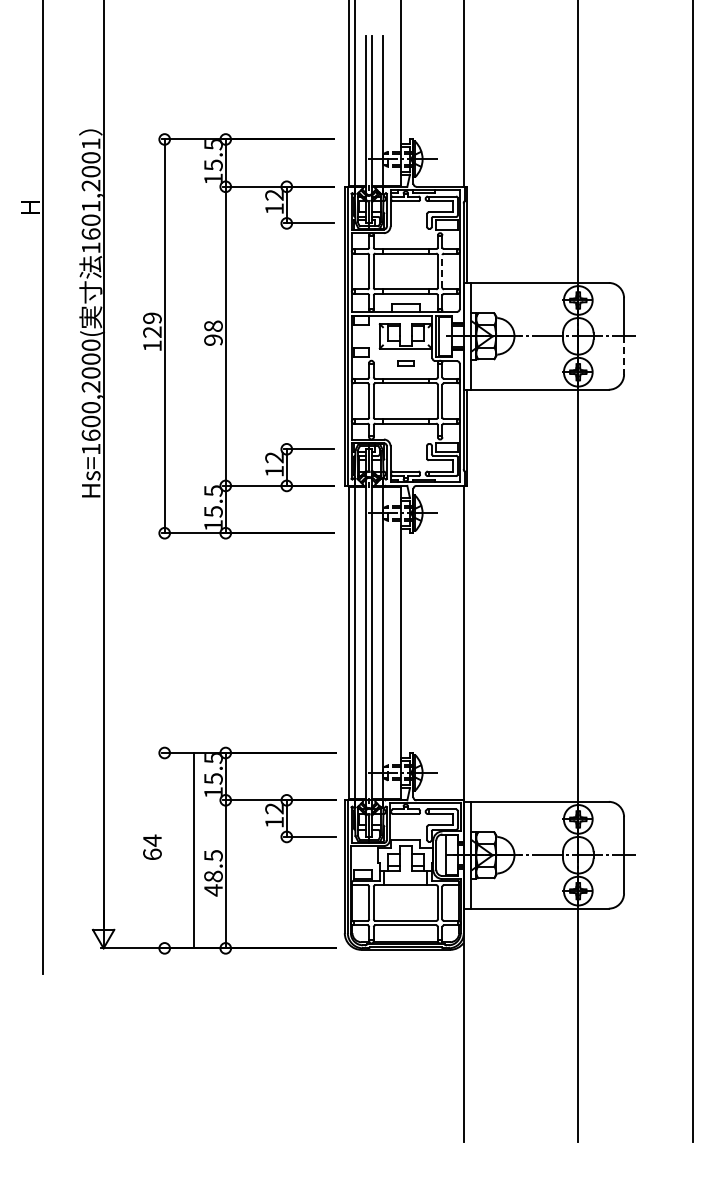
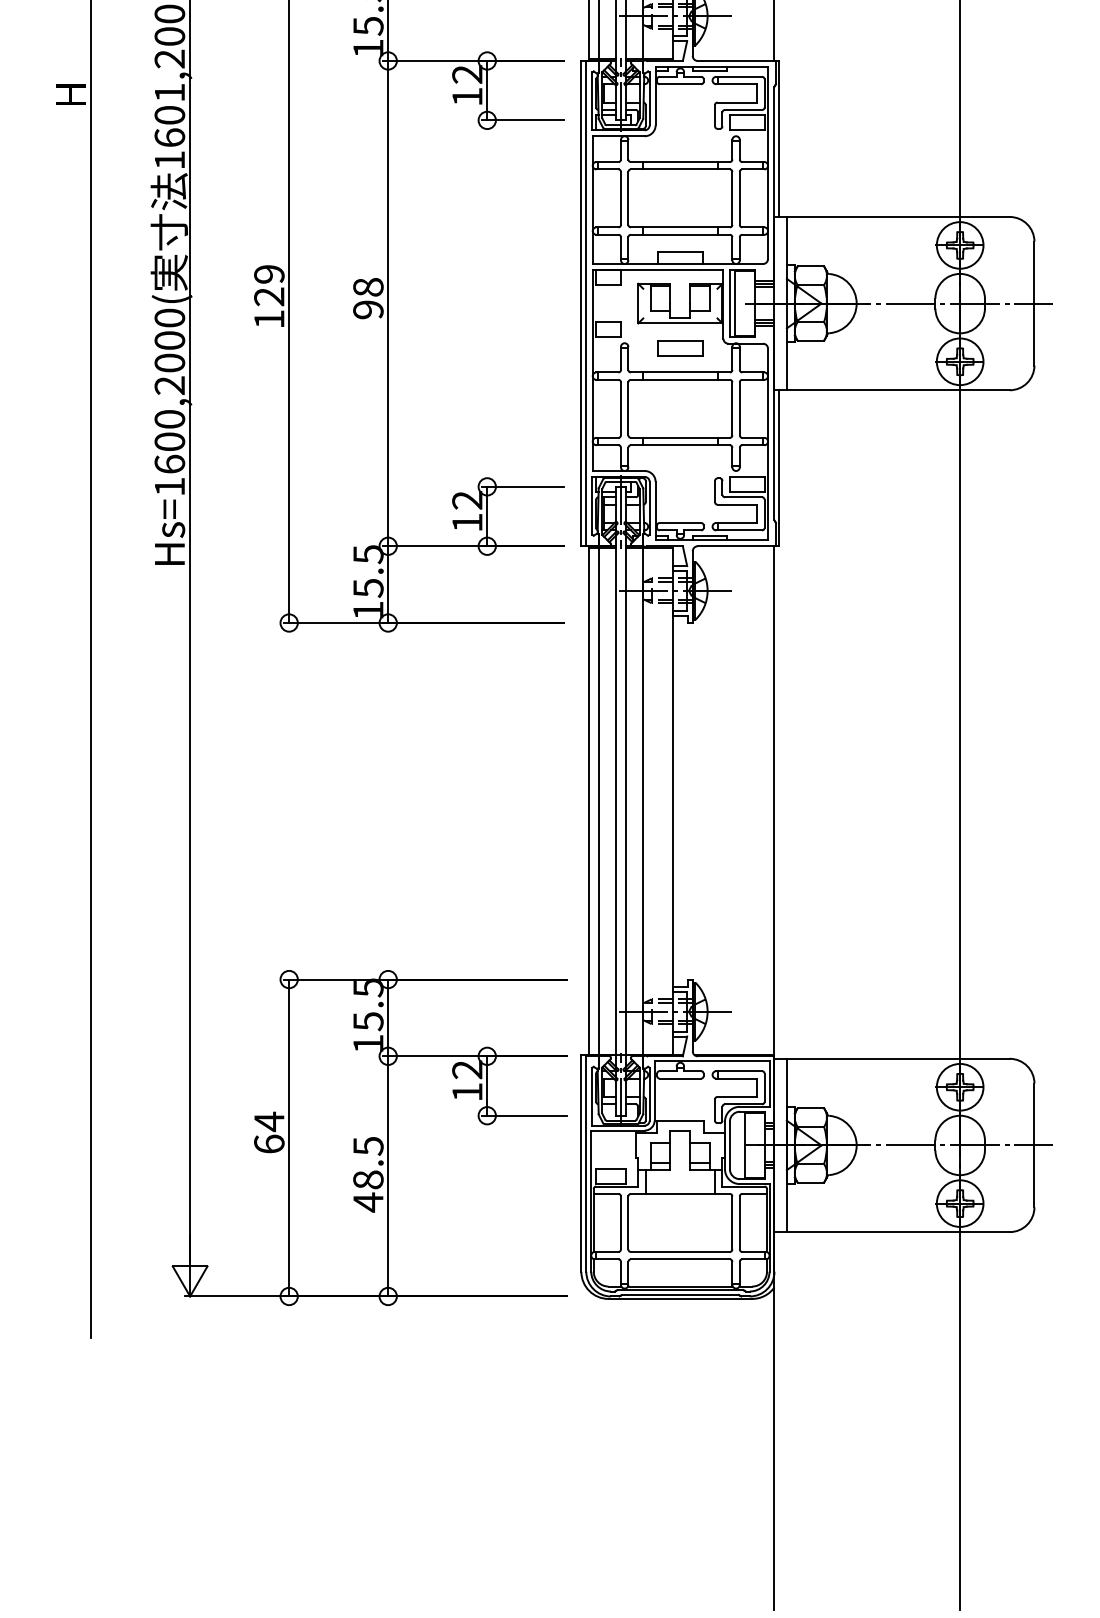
line: (442, 270) -> (739, 196), dashed -> solid
line: (624, 355) -> (1035, 334), dashed -> solid
part: (405, 363) -> (679, 347), size x1.67
line: (193, 850) -> (288, 1137), moved

